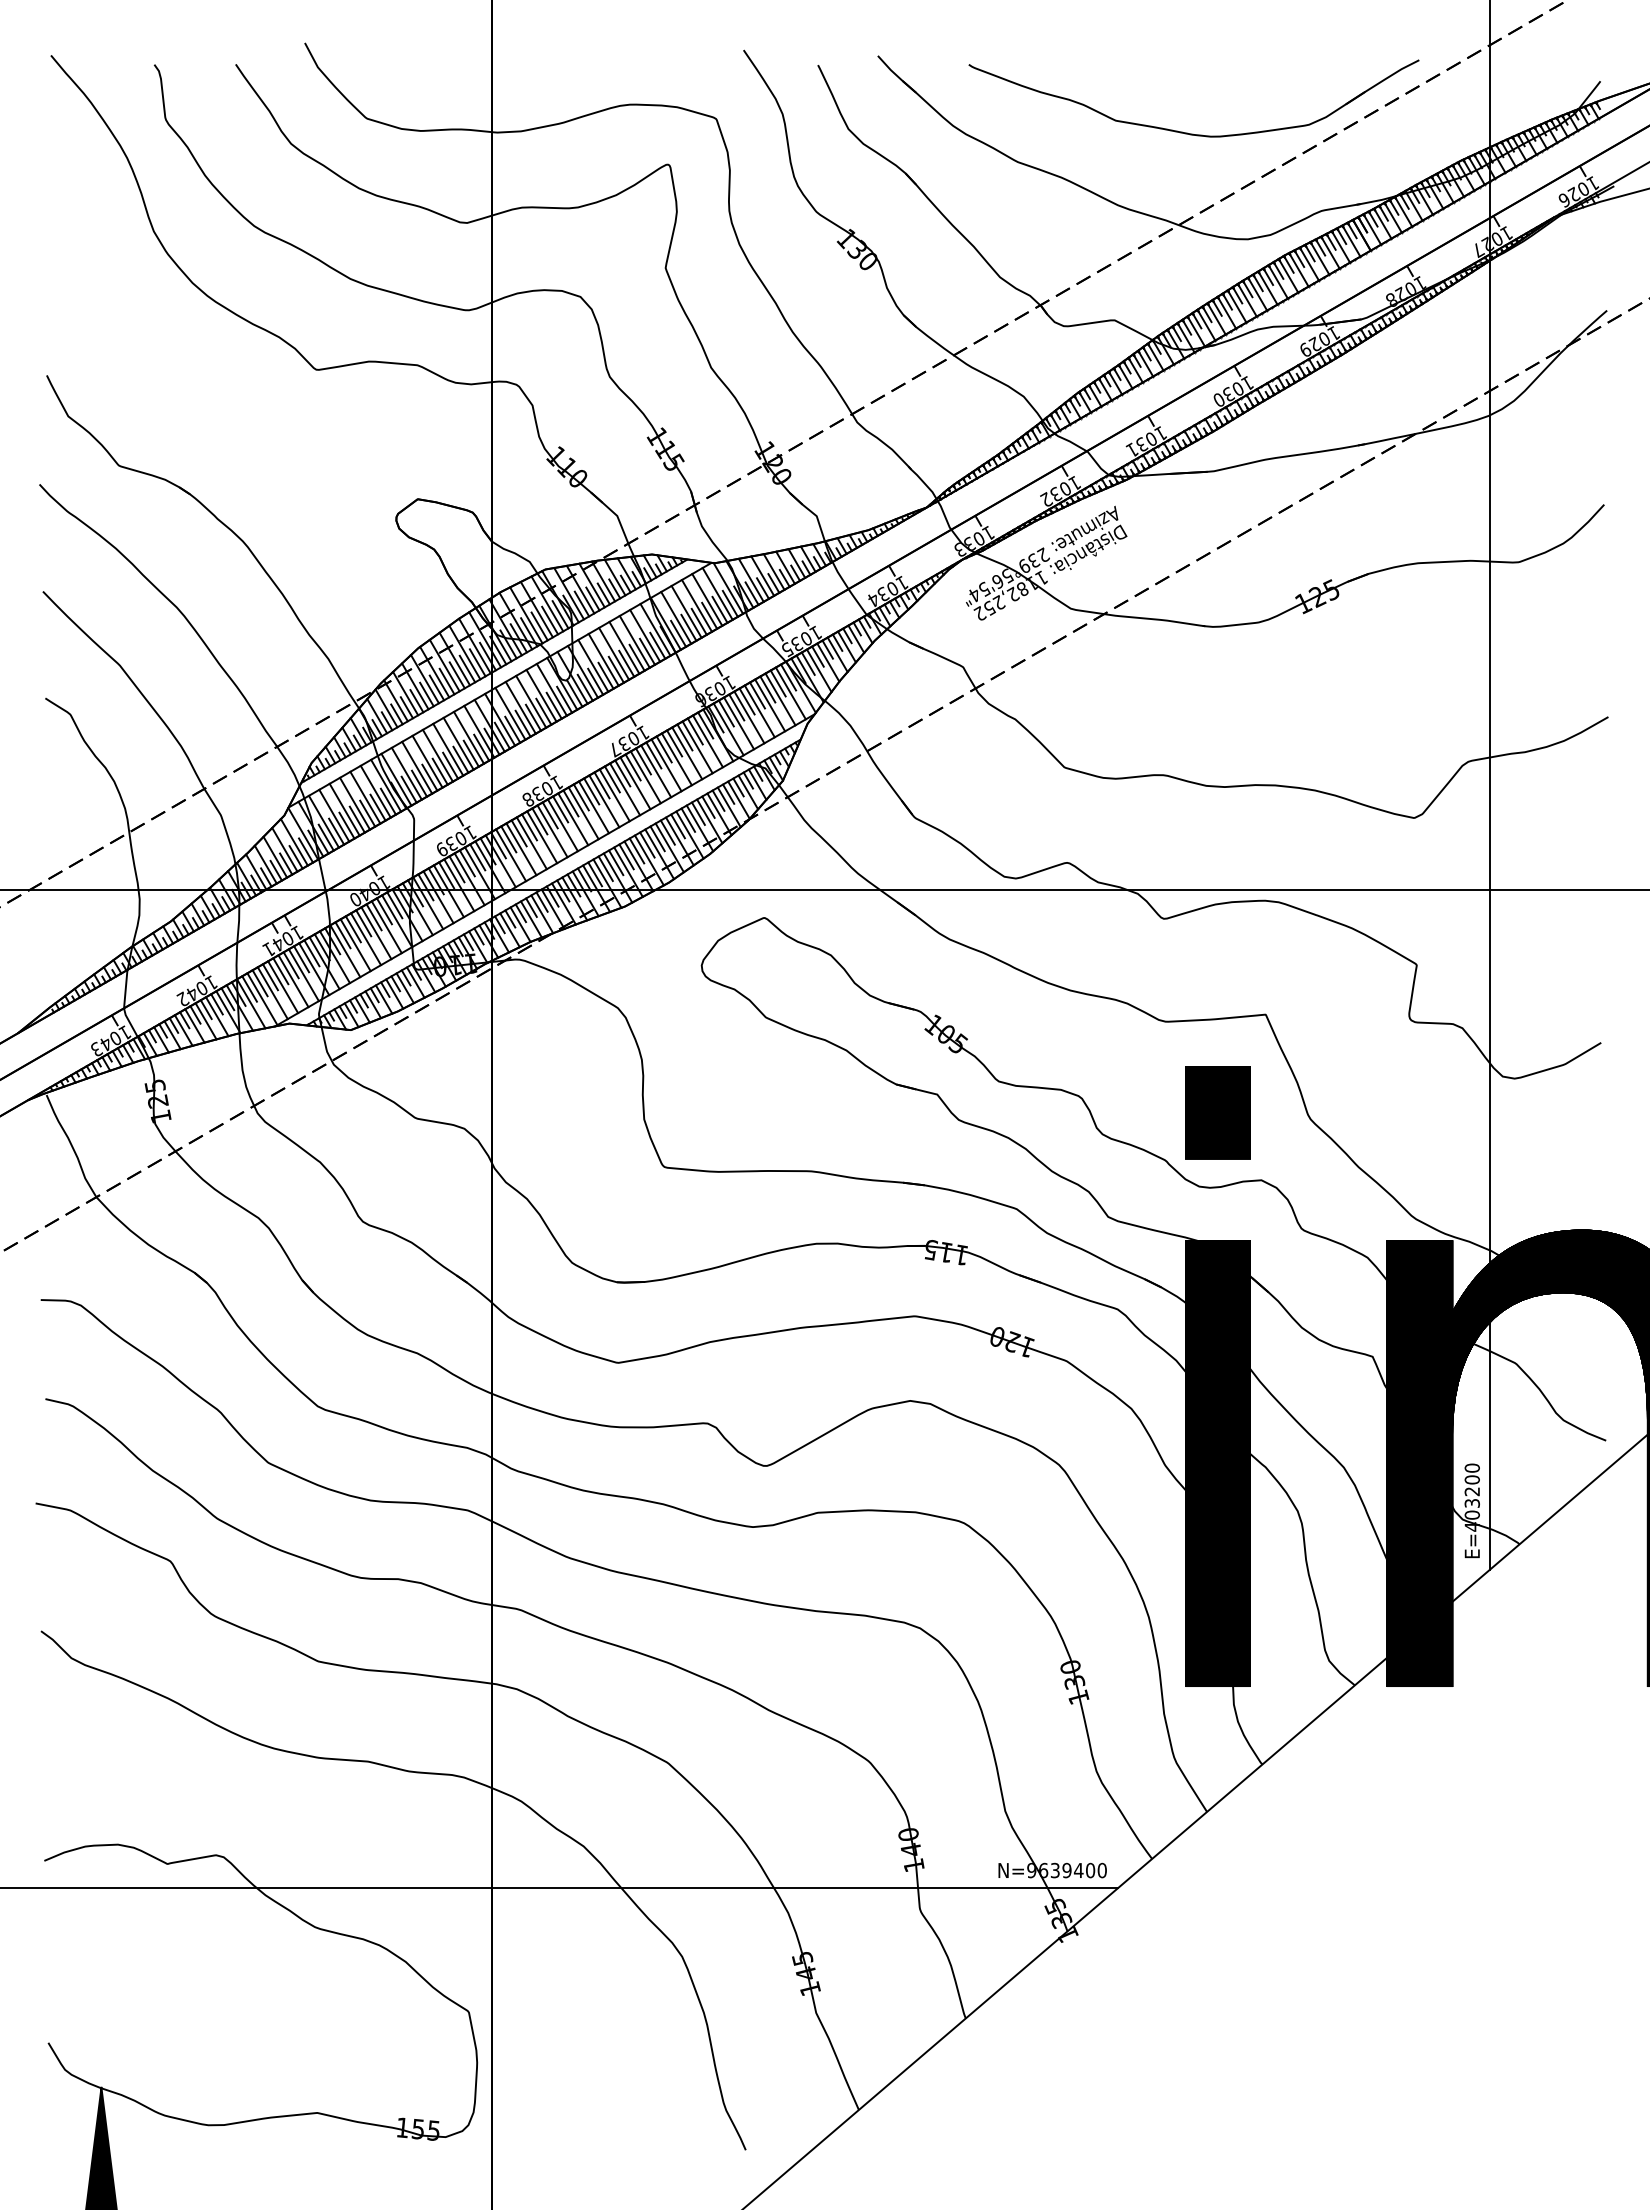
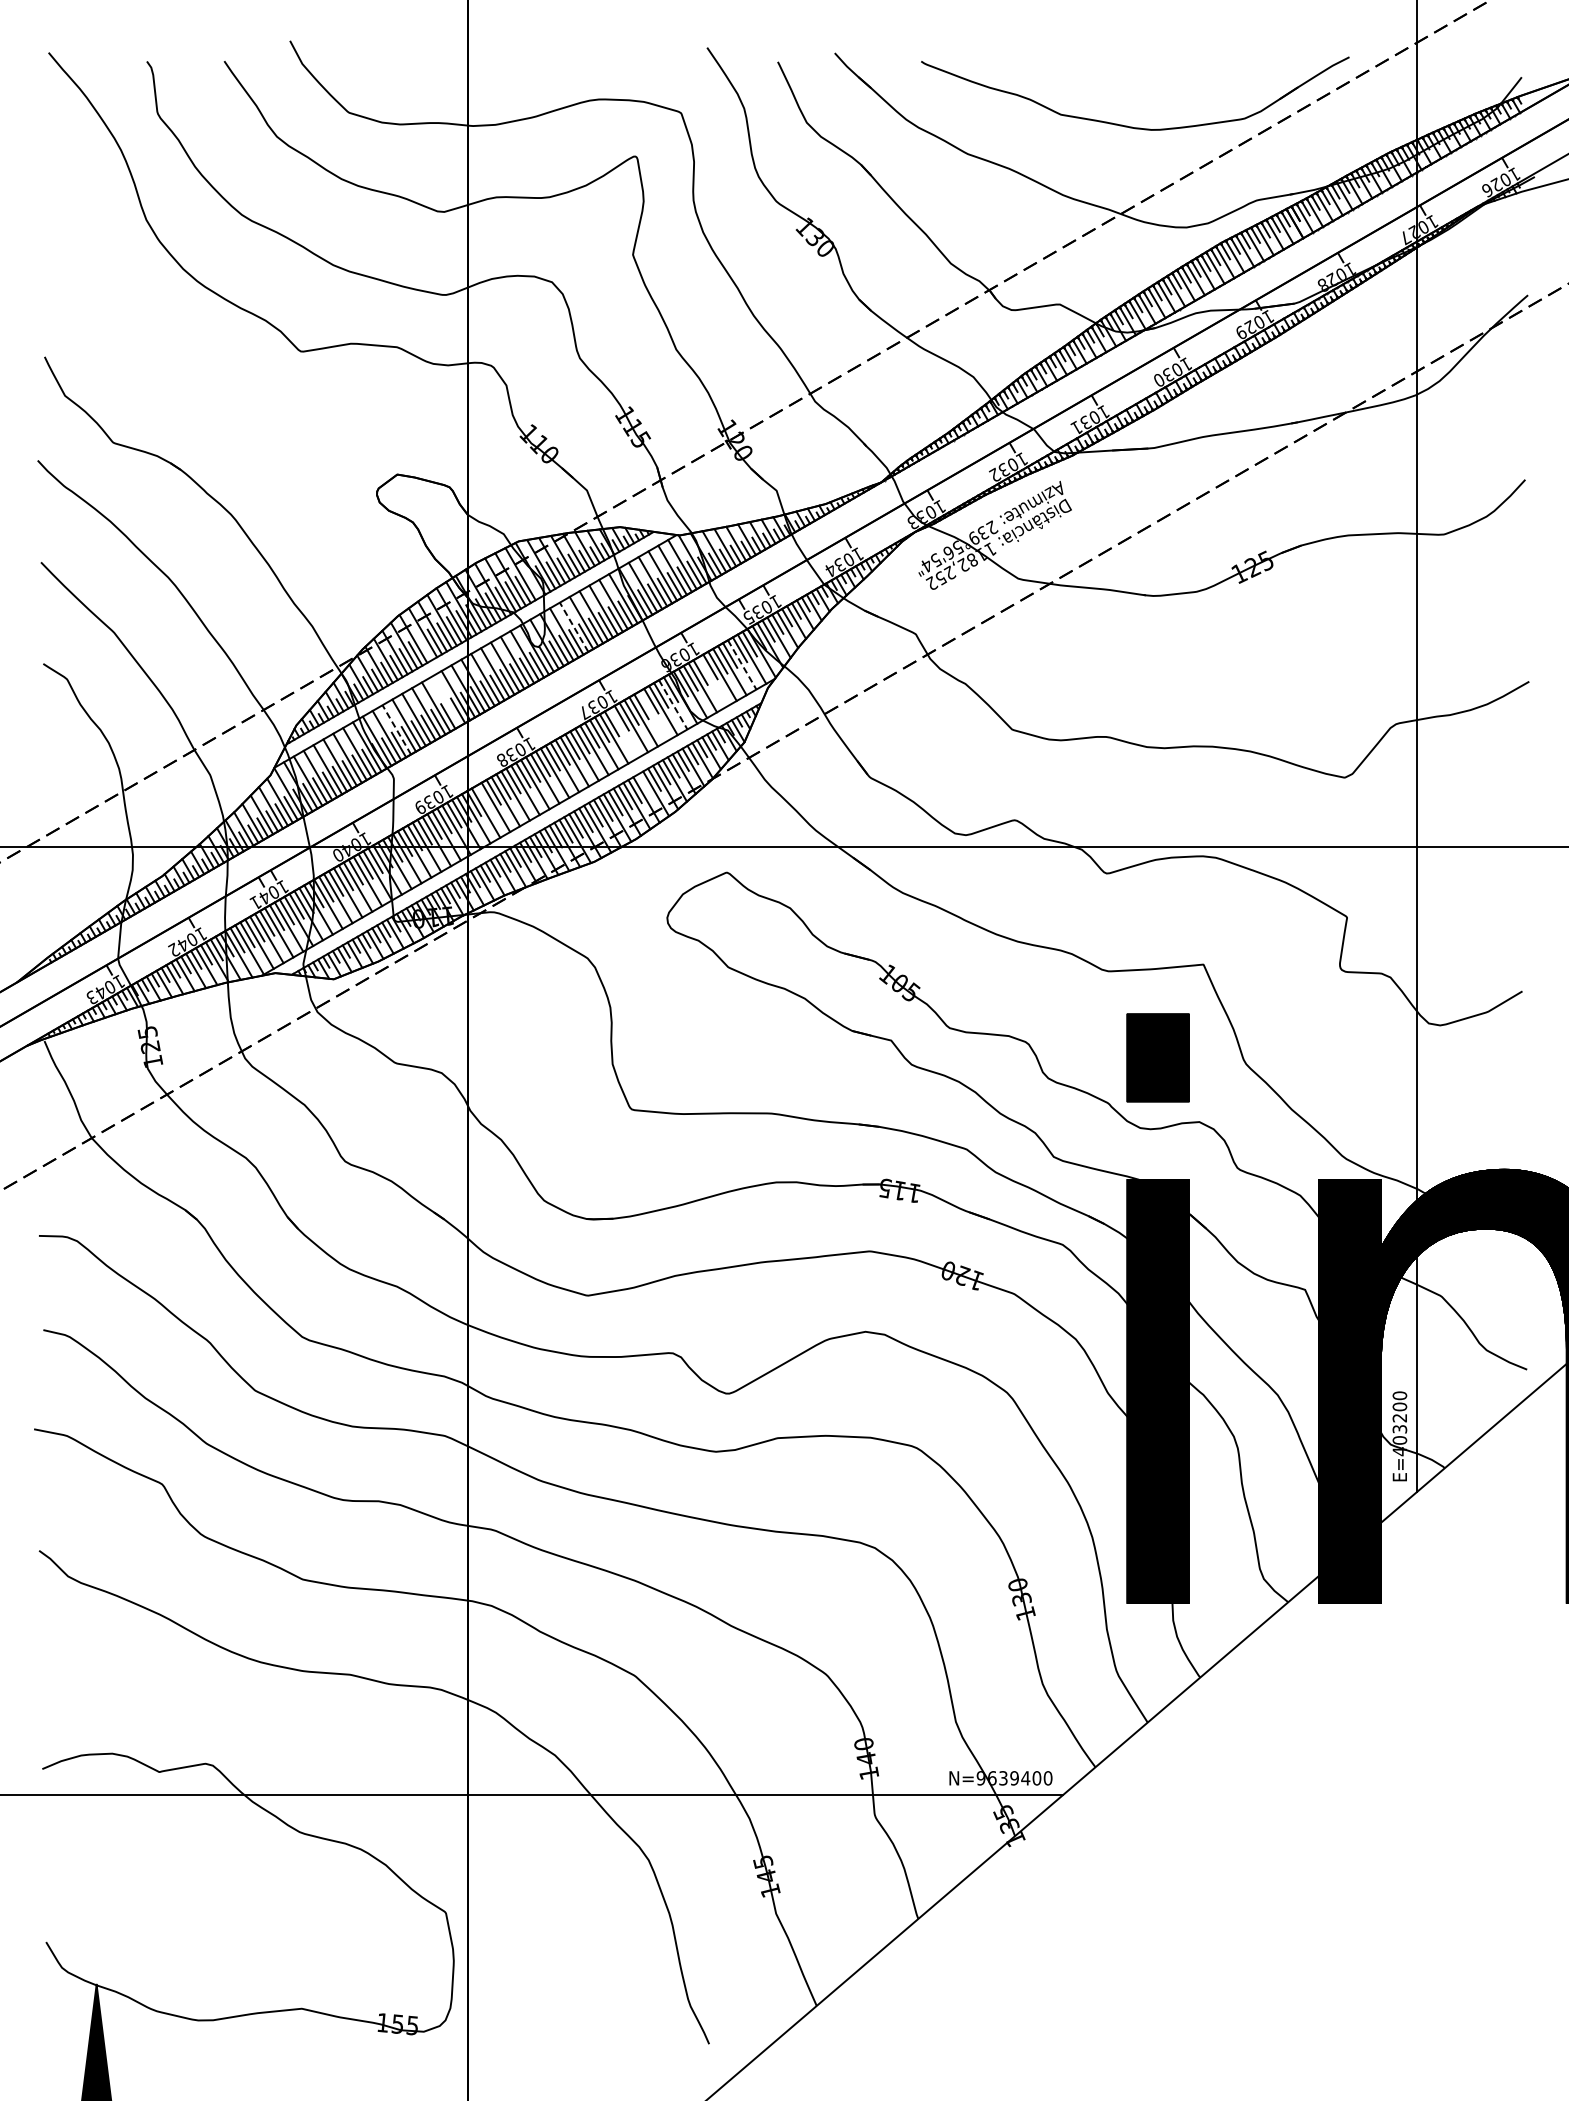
line: (560, 614) -> (533, 584), removed
line: (603, 659) -> (573, 626), solid -> dashed
line: (446, 681) -> (424, 647), removed
line: (780, 699) -> (742, 664), solid -> dashed
line: (749, 717) -> (712, 682), removed
line: (468, 737) -> (445, 701), removed
line: (707, 741) -> (672, 704), solid -> dashed
line: (687, 753) -> (653, 716), removed
line: (417, 767) -> (397, 729), solid -> dashed
line: (656, 771) -> (624, 733), removed
line: (677, 826) -> (644, 785), removed
line: (508, 839) -> (483, 798), removed

